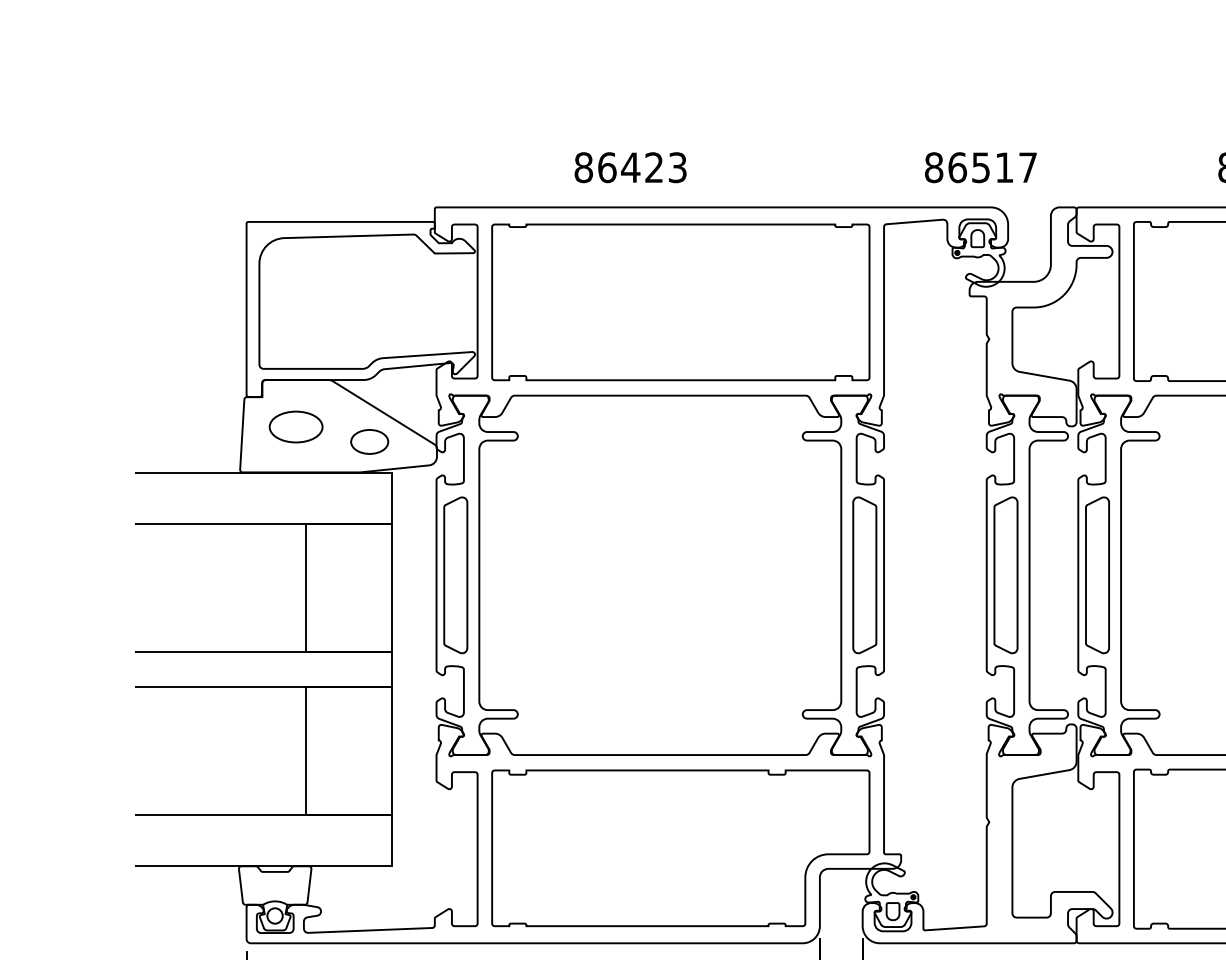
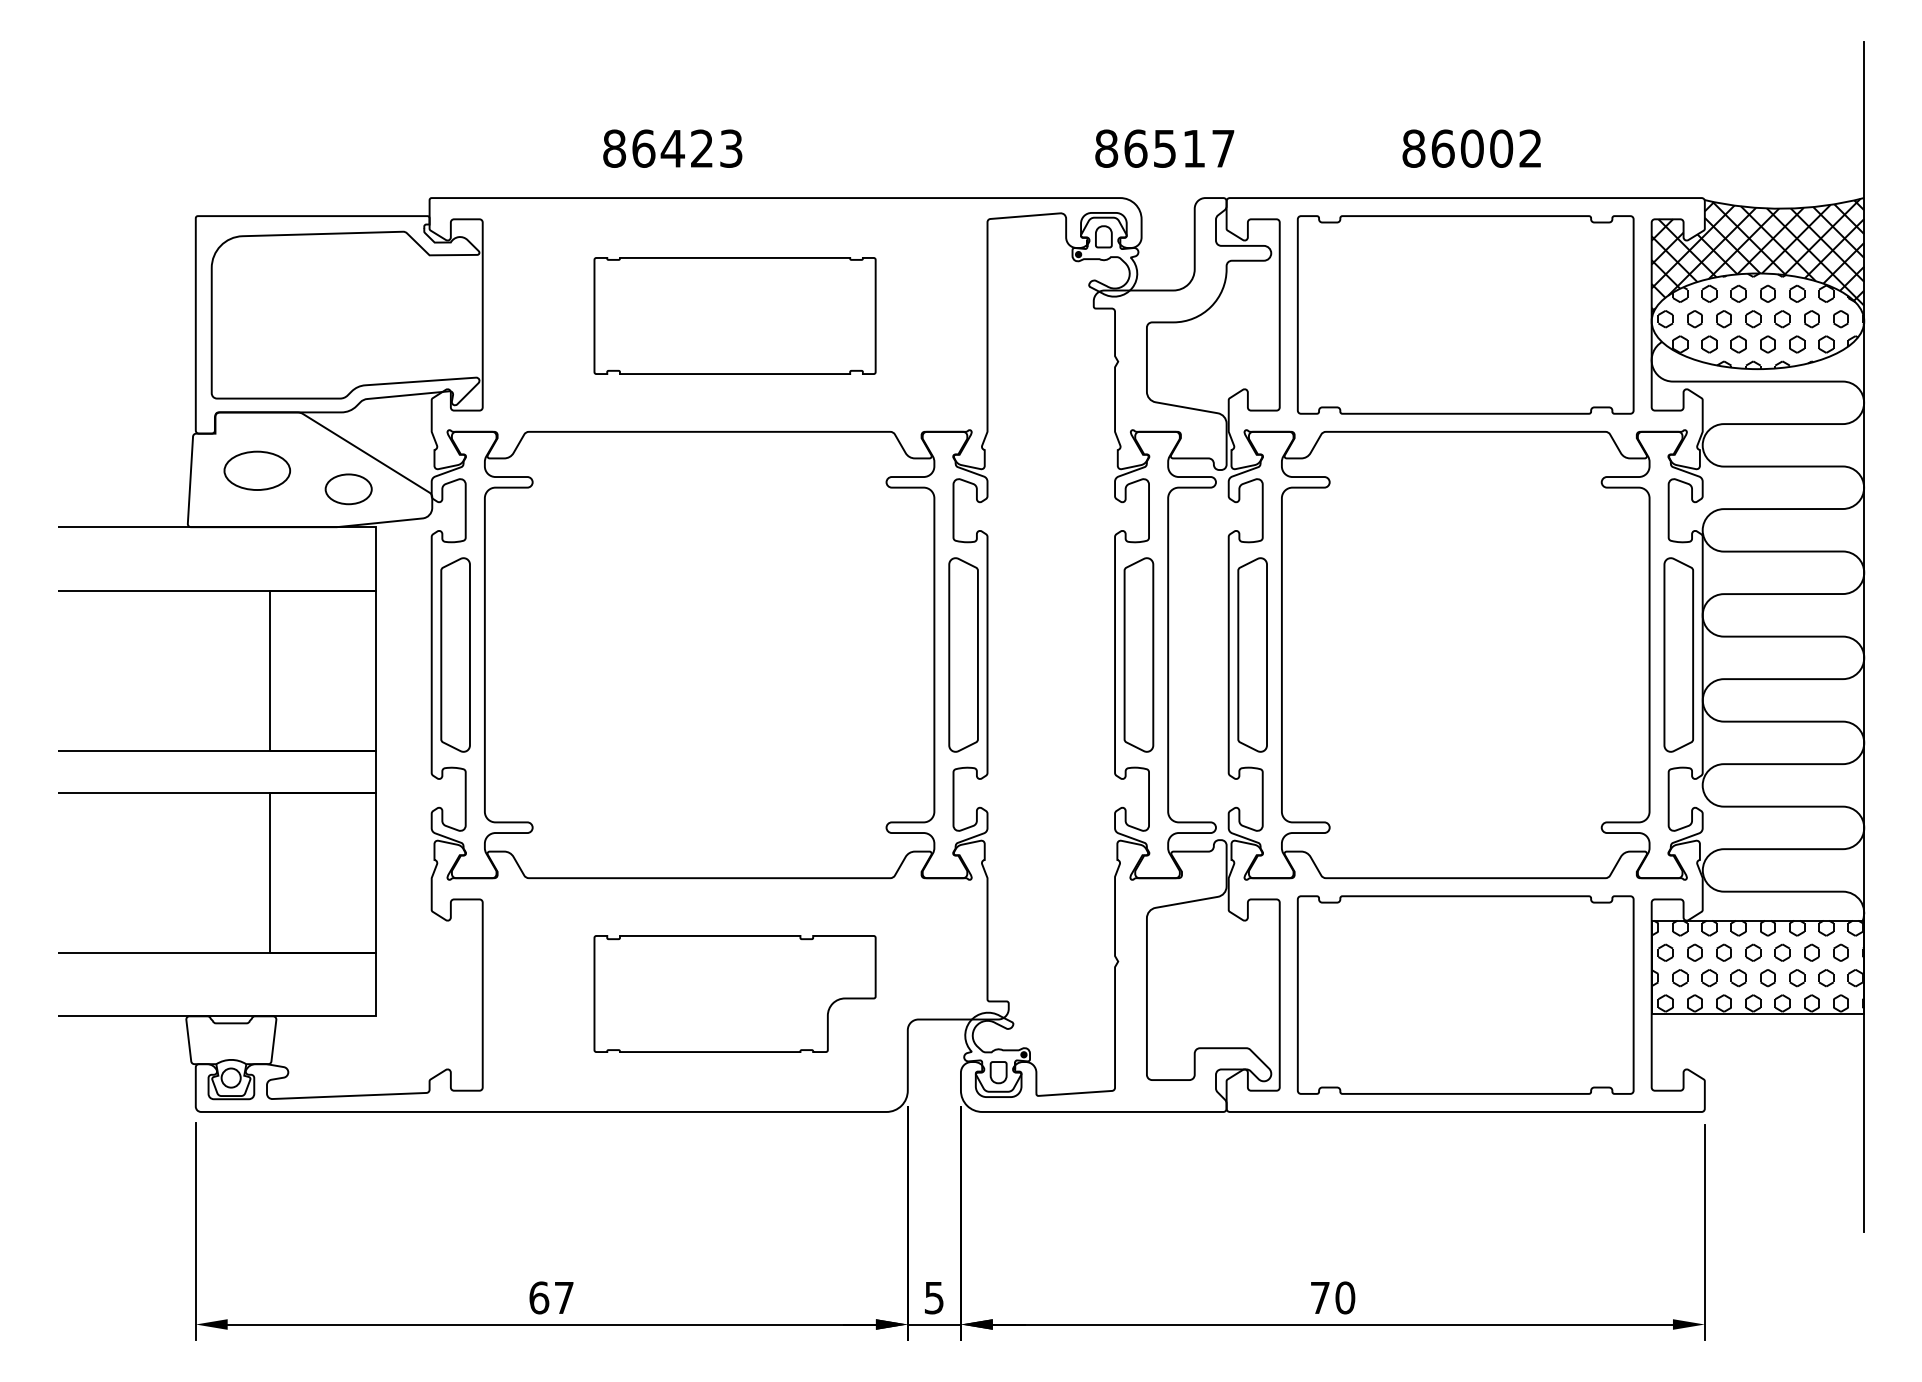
text: (980, 167) -> (1164, 148), moved
part: (680, 301) -> (734, 315), size x0.6
part: (680, 847) -> (734, 993), size x0.6

